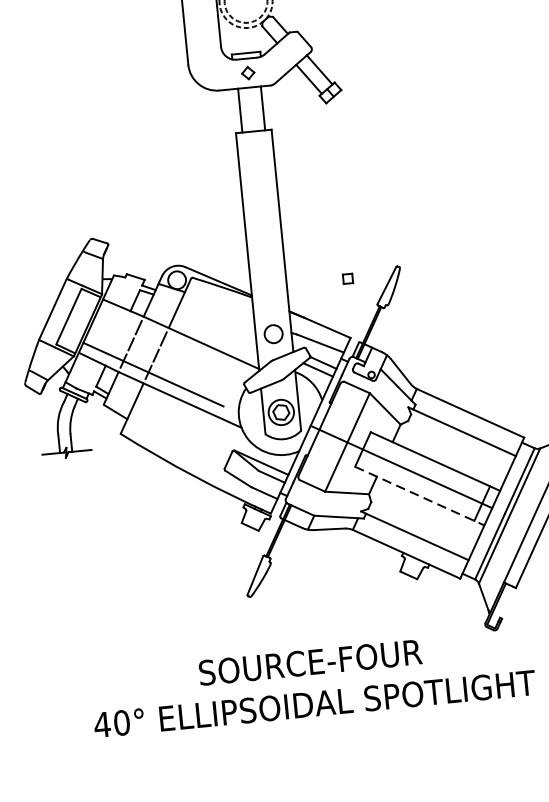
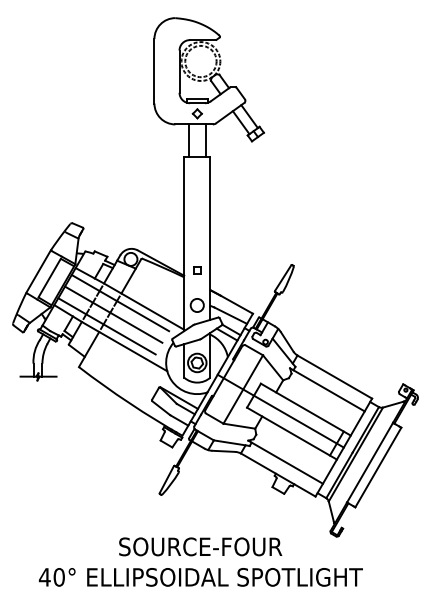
part: (348, 278) -> (197, 270), moved
line: (168, 340) -> (120, 302), added
line: (160, 357) -> (113, 314), added
line: (420, 495) -> (292, 433), dashed -> solid

